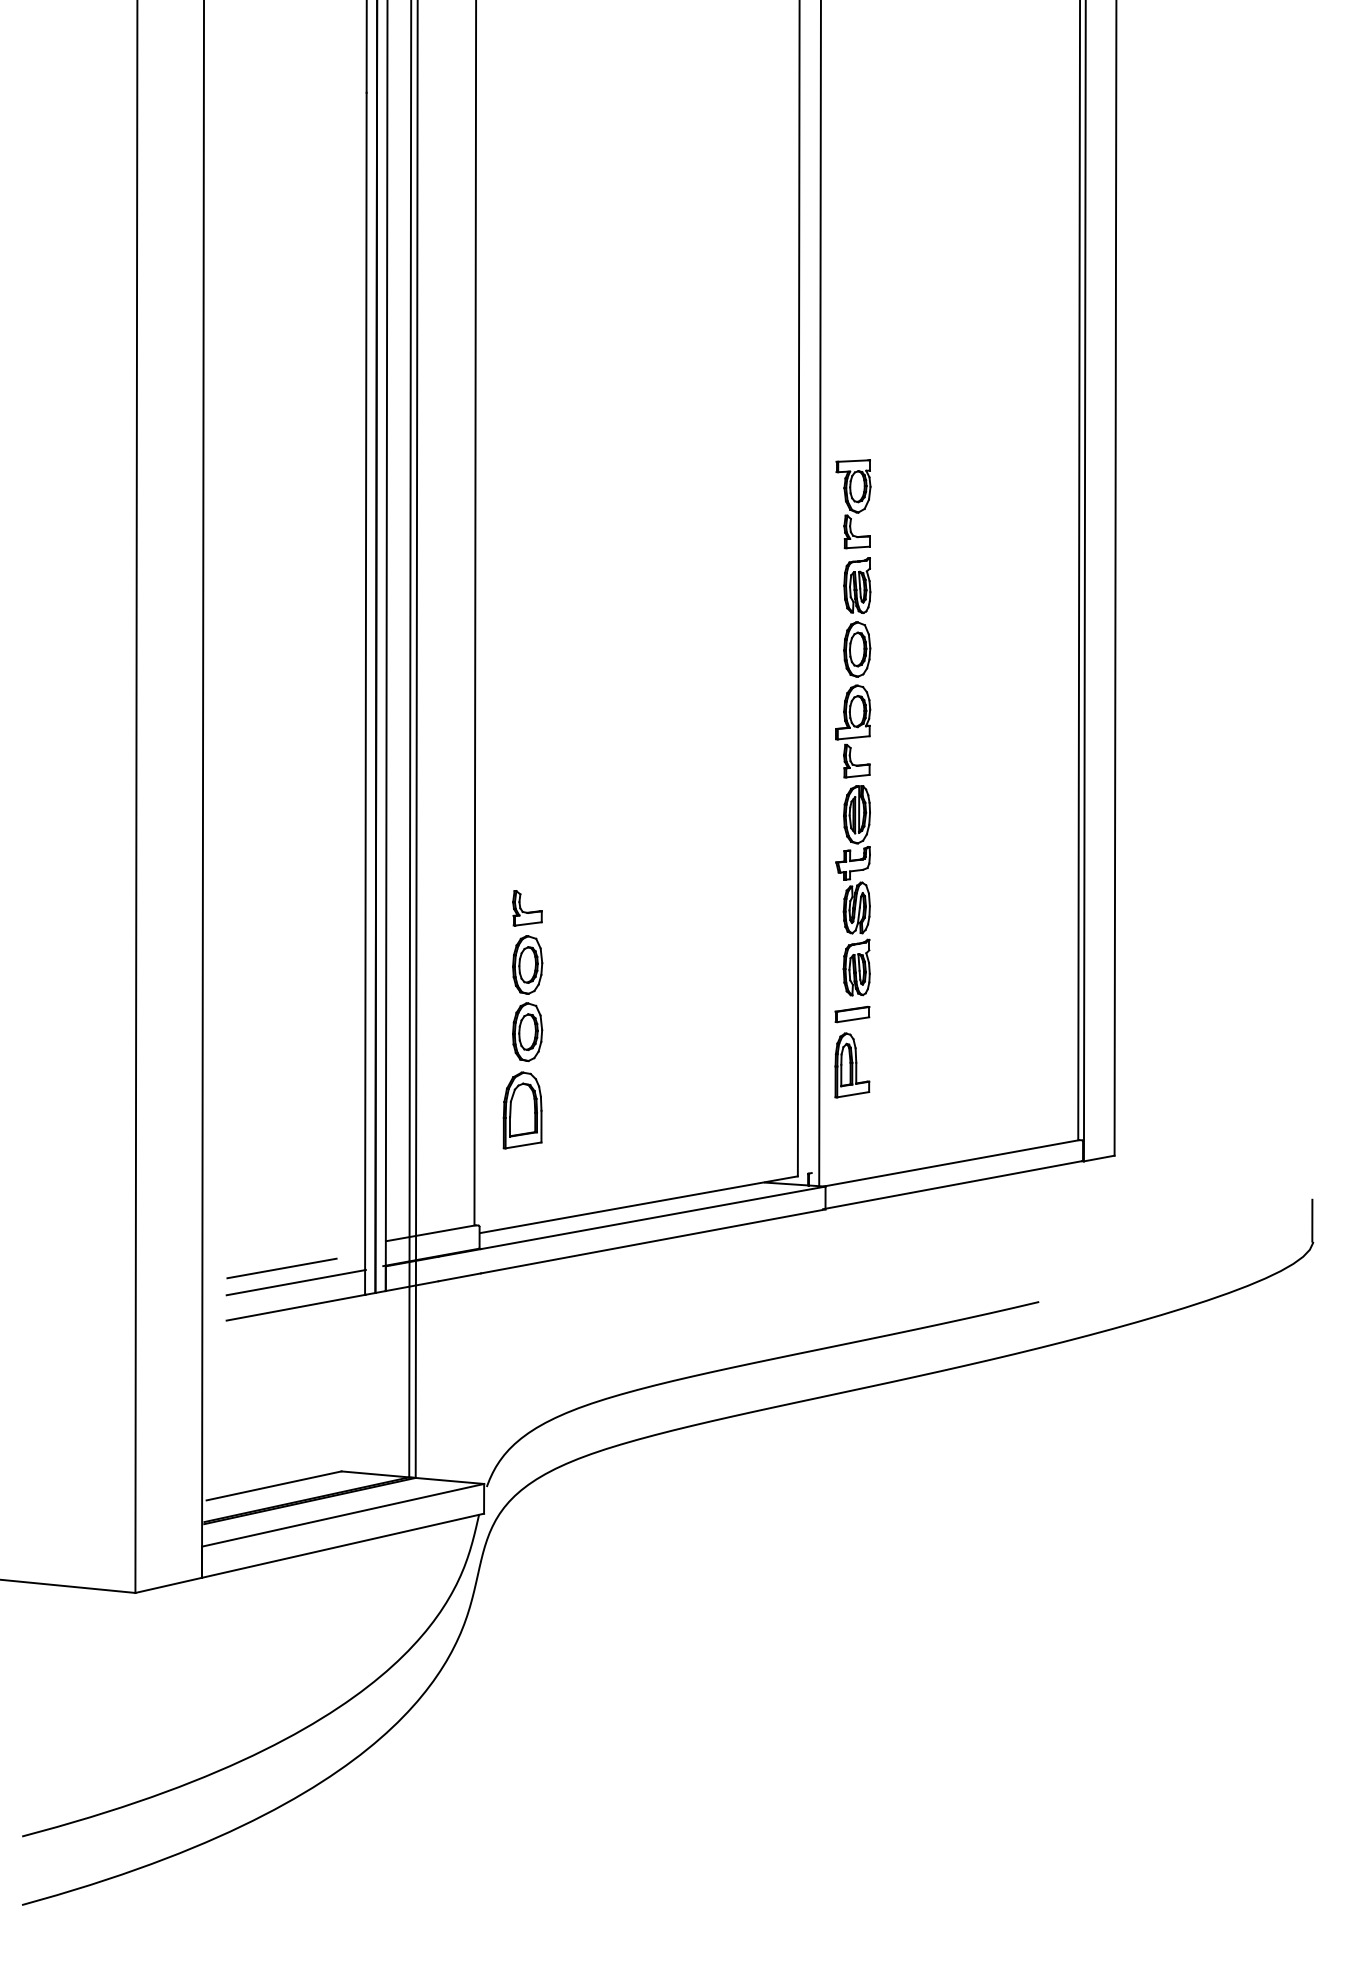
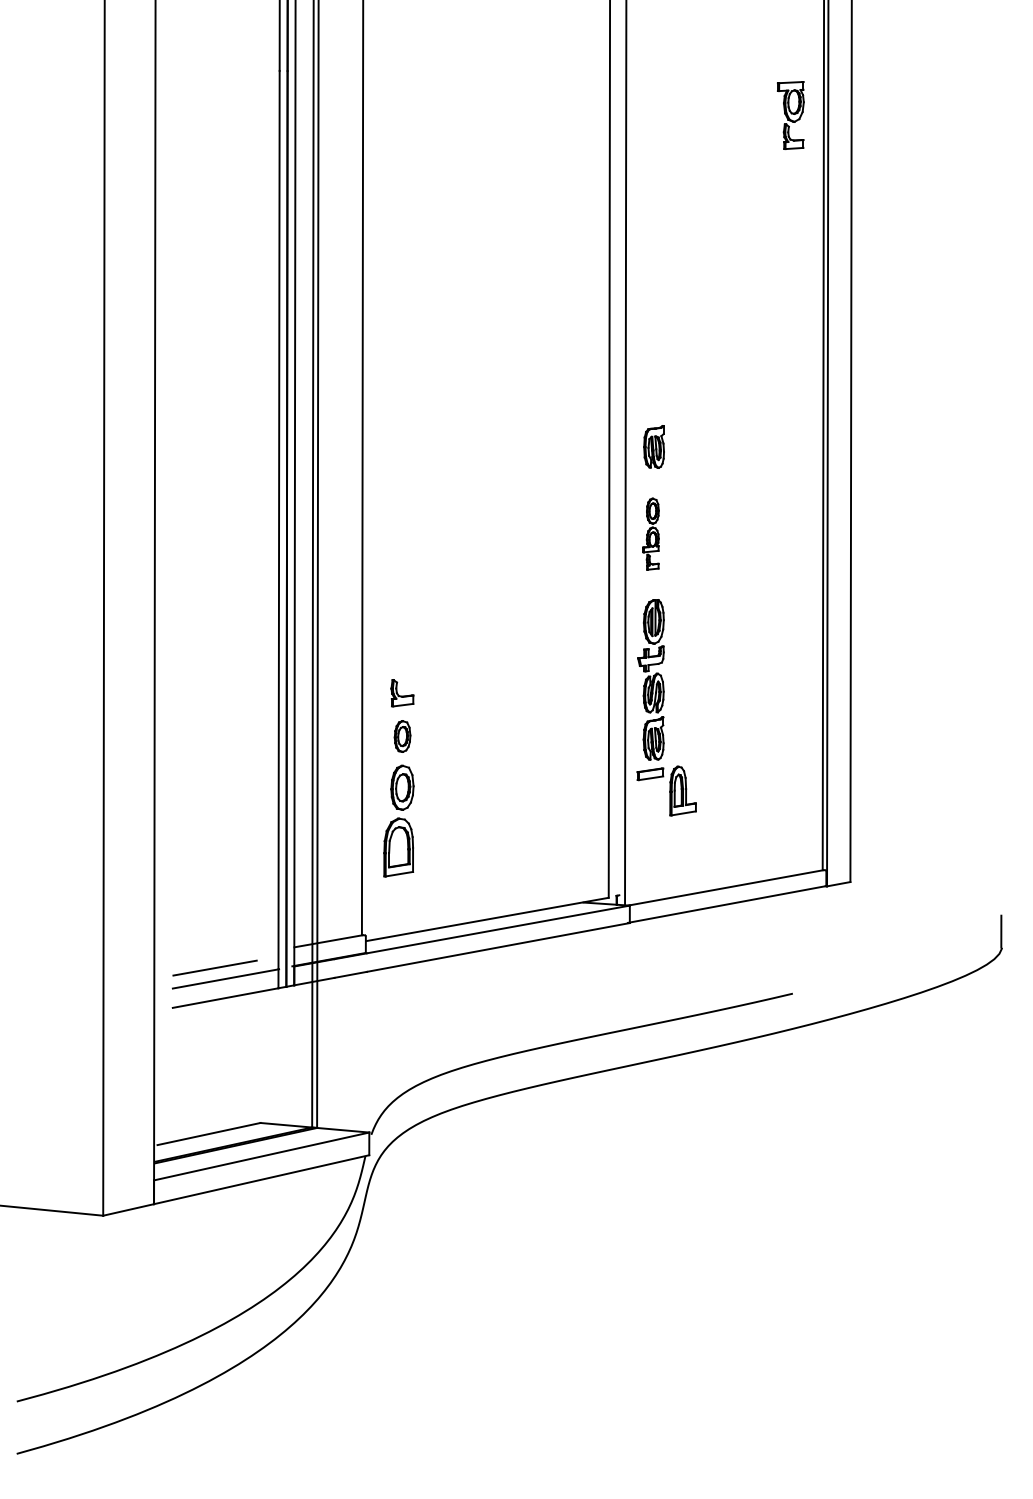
part: (853, 504) -> (790, 115), moved
part: (853, 699) -> (651, 533), size x0.6
part: (527, 964) -> (402, 736), size x0.7
part: (852, 1065) -> (683, 791), moved

